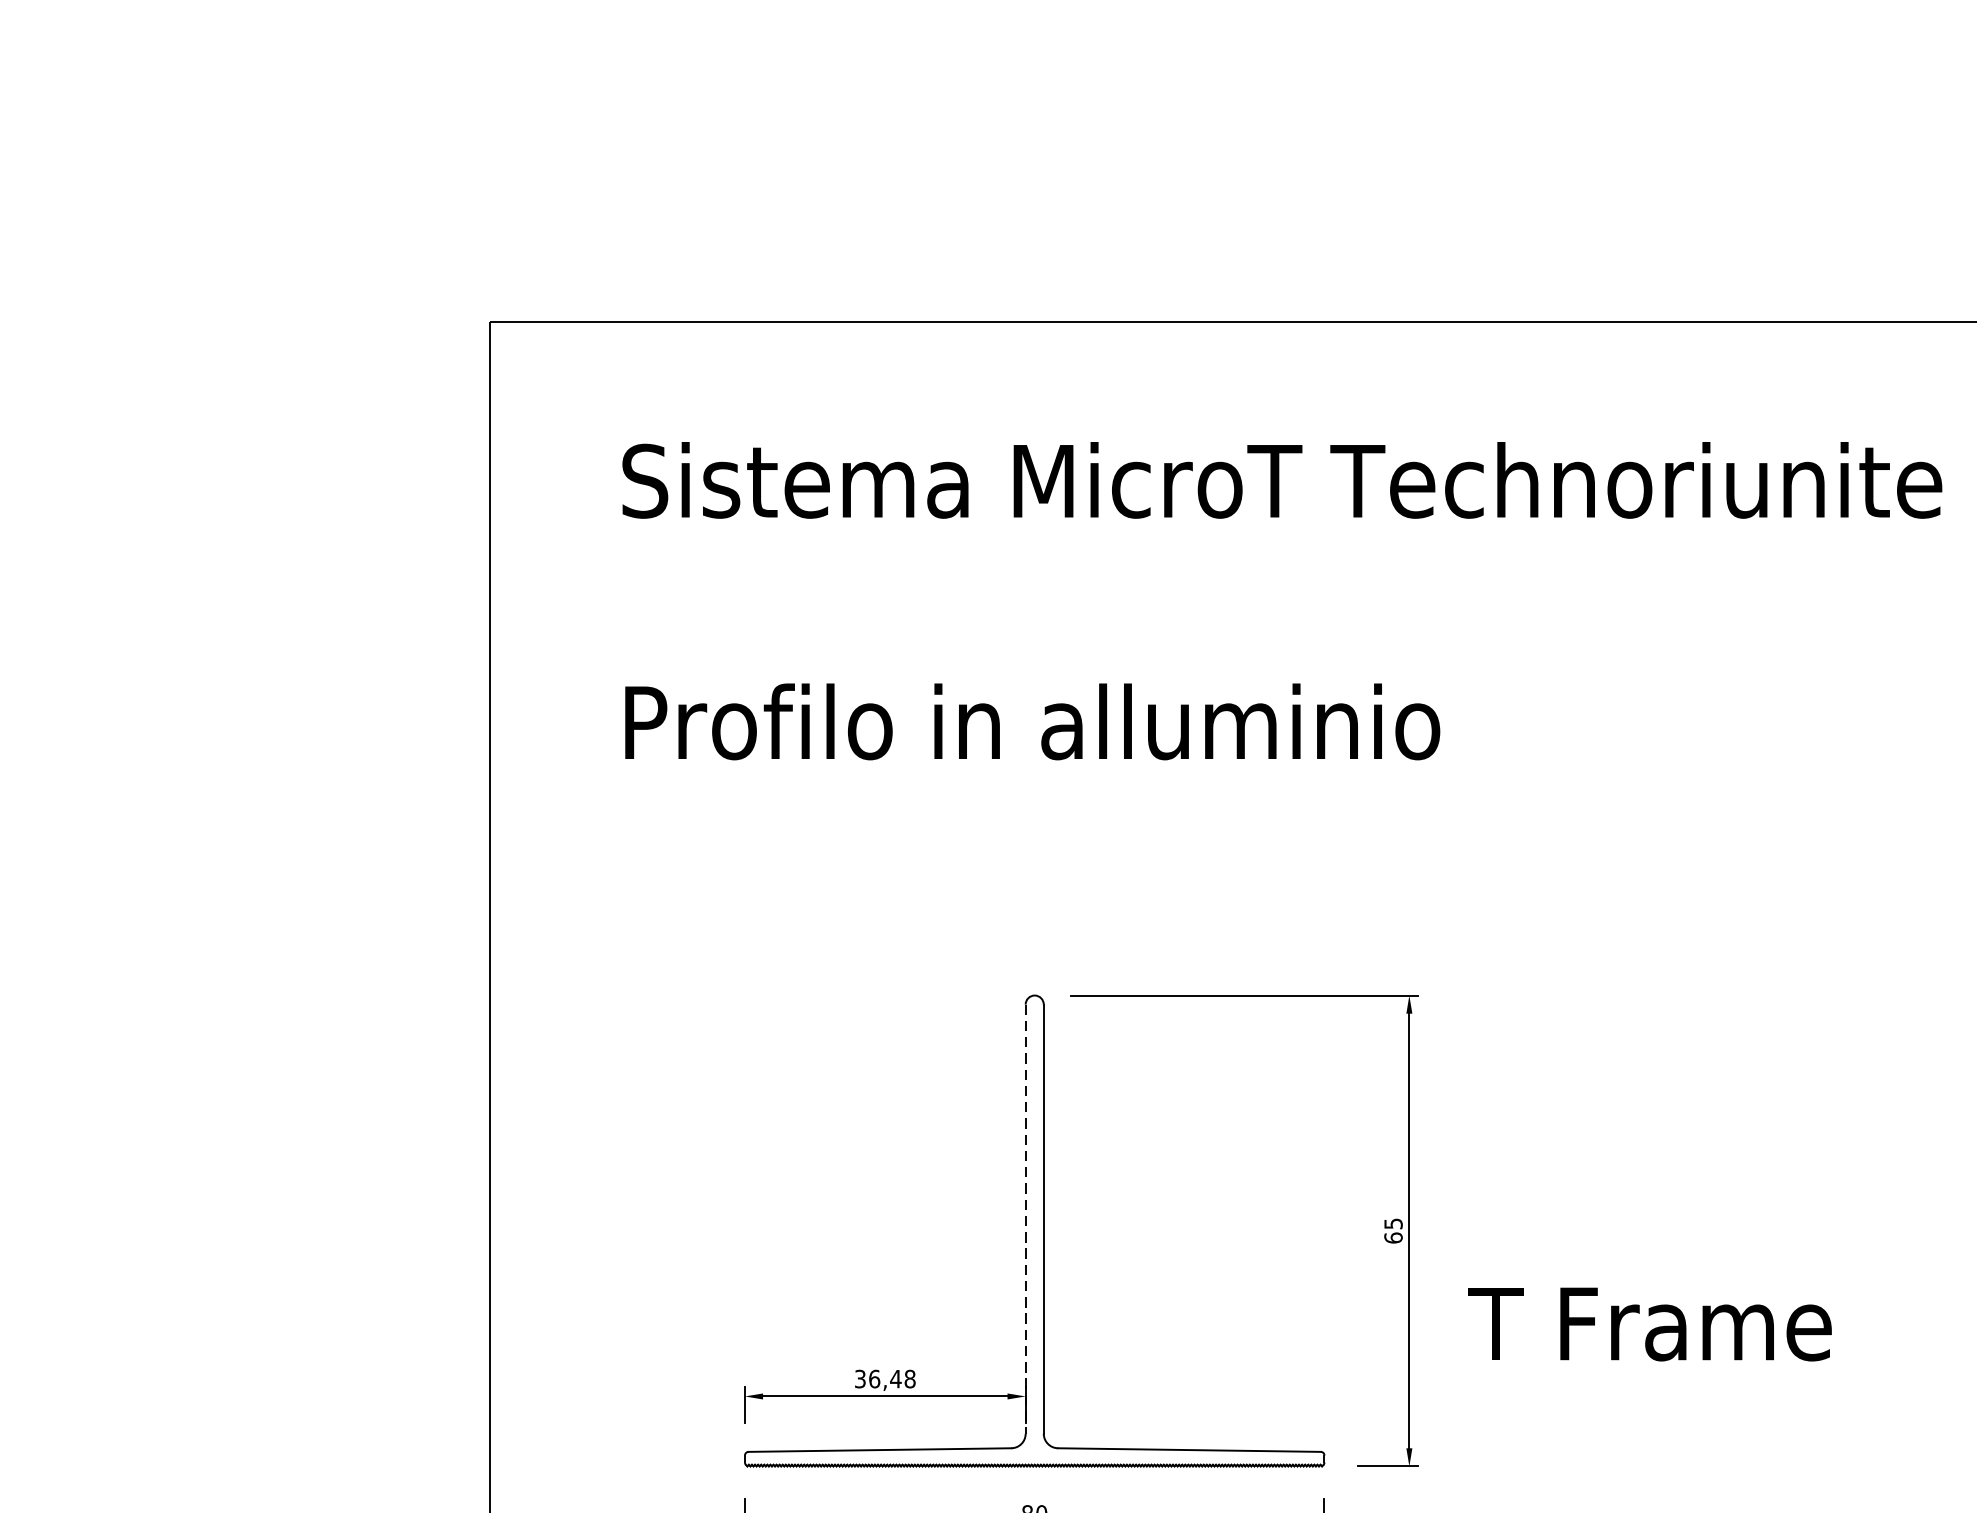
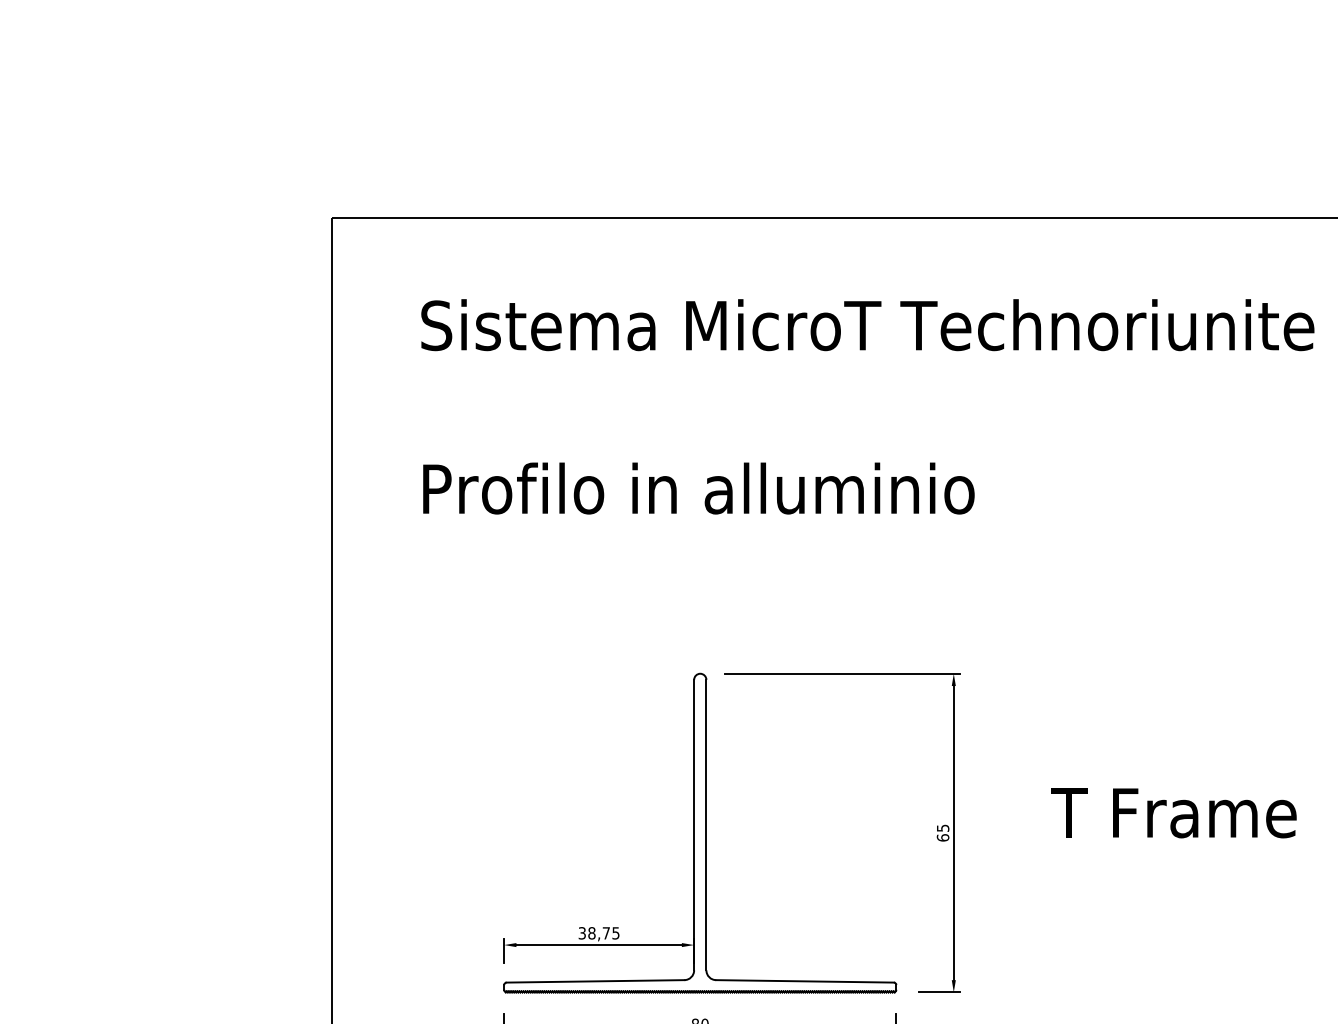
line: (1026, 1219) -> (694, 825), dashed -> solid
text: (1649, 1324) -> (1173, 813), moved
text: (891, 1379) -> (603, 933), 36,48 -> 38,75

